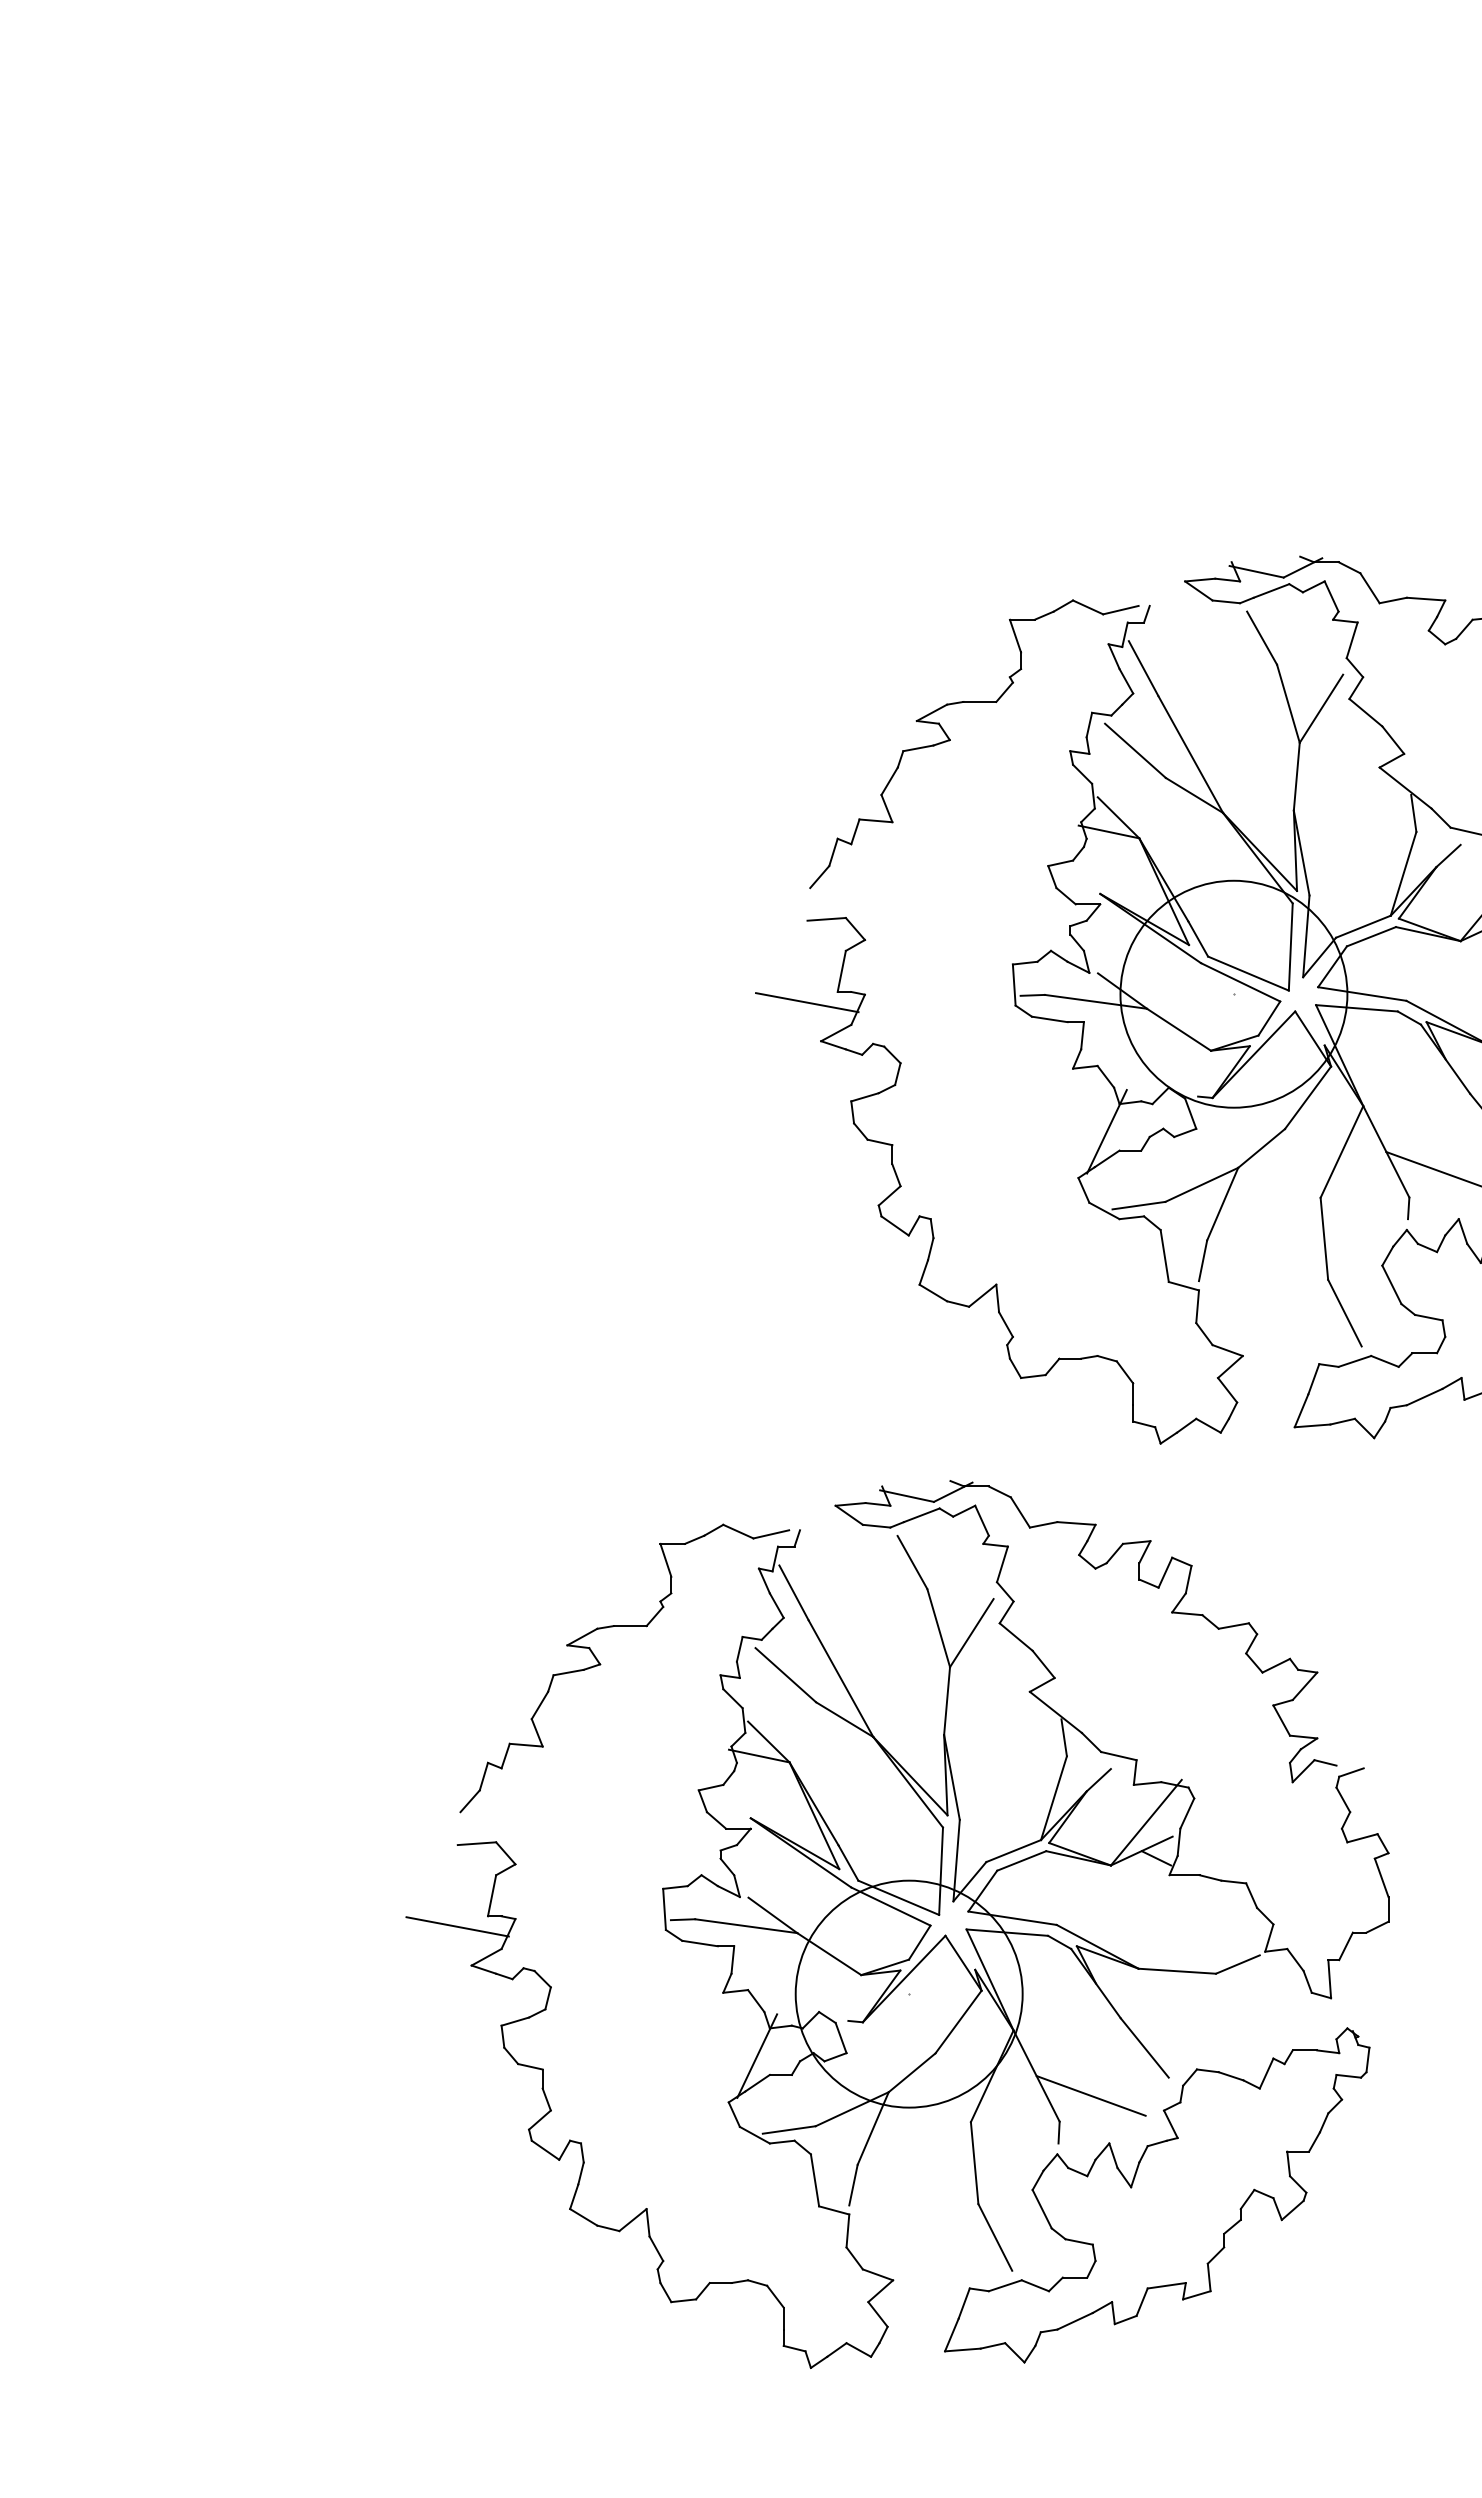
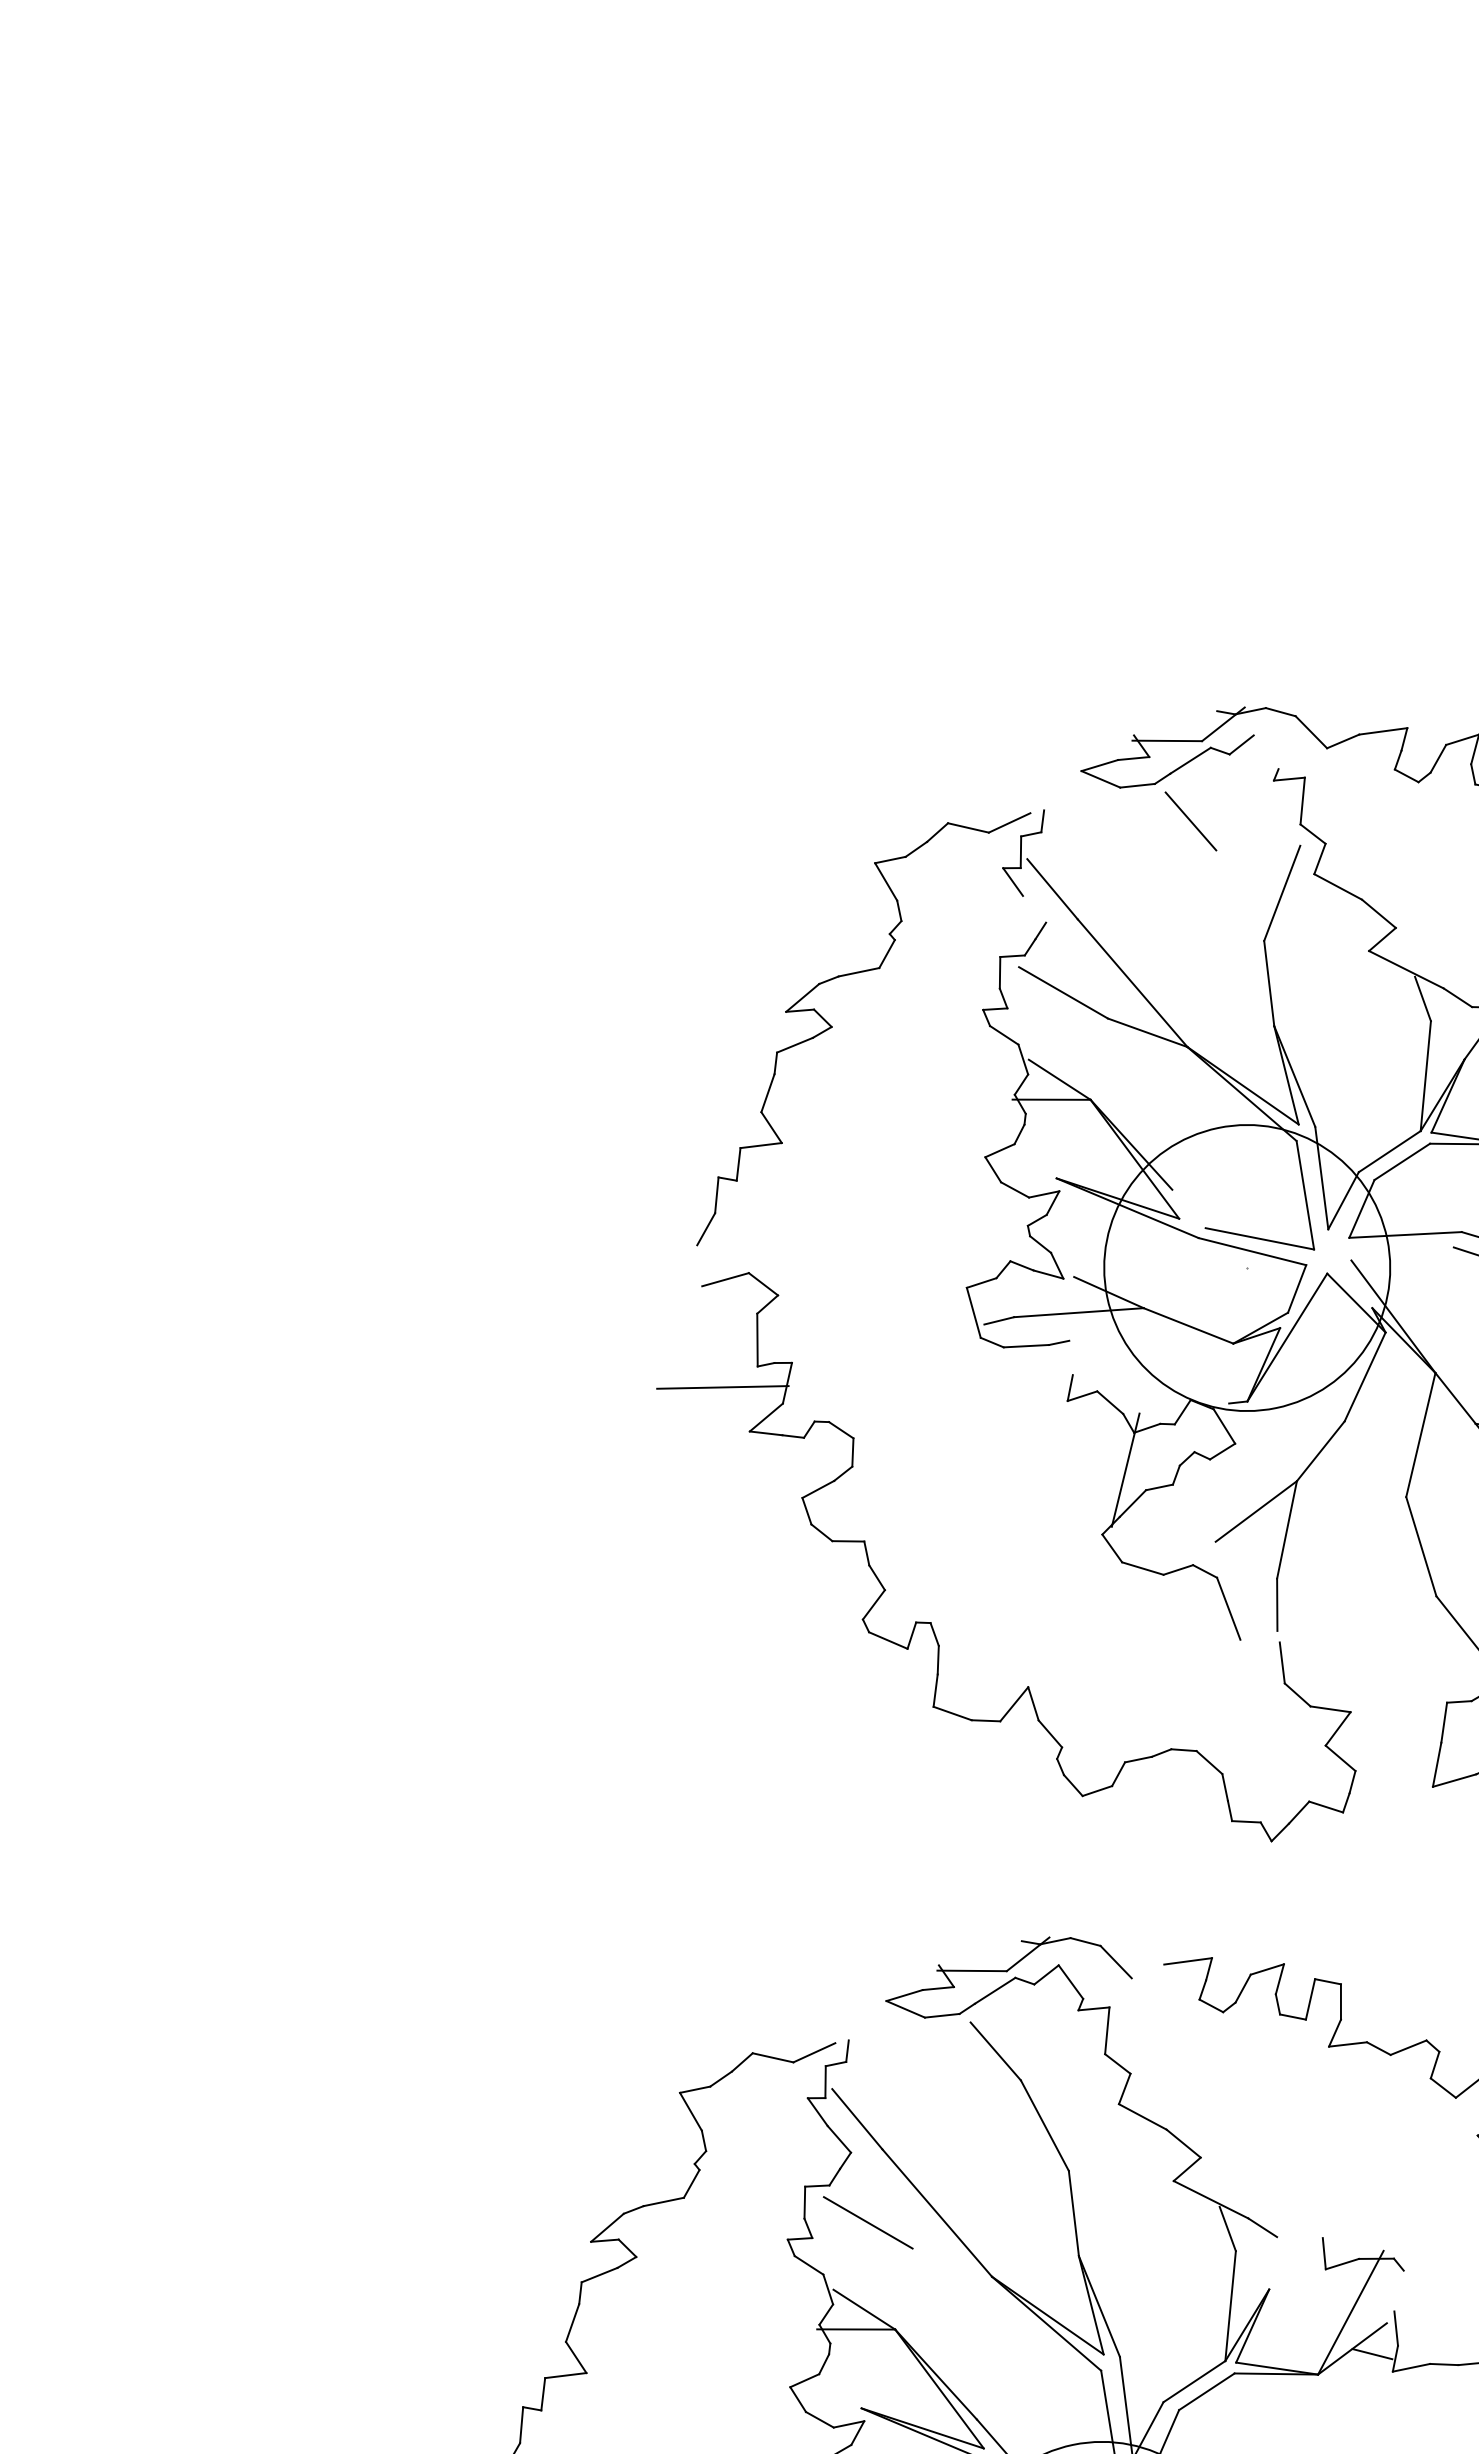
line: (1331, 596) -> (1265, 752), removed
line: (1126, 681) -> (1034, 909), removed
line: (1288, 703) -> (1240, 895), removed
line: (1198, 938) -> (1189, 1208), removed
line: (1356, 1008) -> (1402, 1254), removed
line: (1082, 1035) -> (1070, 1357), removed
line: (1138, 1205) -> (1183, 1553), removed
line: (1183, 1286) -> (1259, 1641), removed
line: (1043, 1524) -> (1147, 1971), removed
line: (971, 1633) -> (1086, 2123), removed
line: (844, 1719) -> (952, 2262), removed
line: (1118, 1756) -> (1299, 2238), removed
line: (1098, 1780) -> (1281, 2272), removed
line: (1187, 1813) -> (1399, 2290), removed

